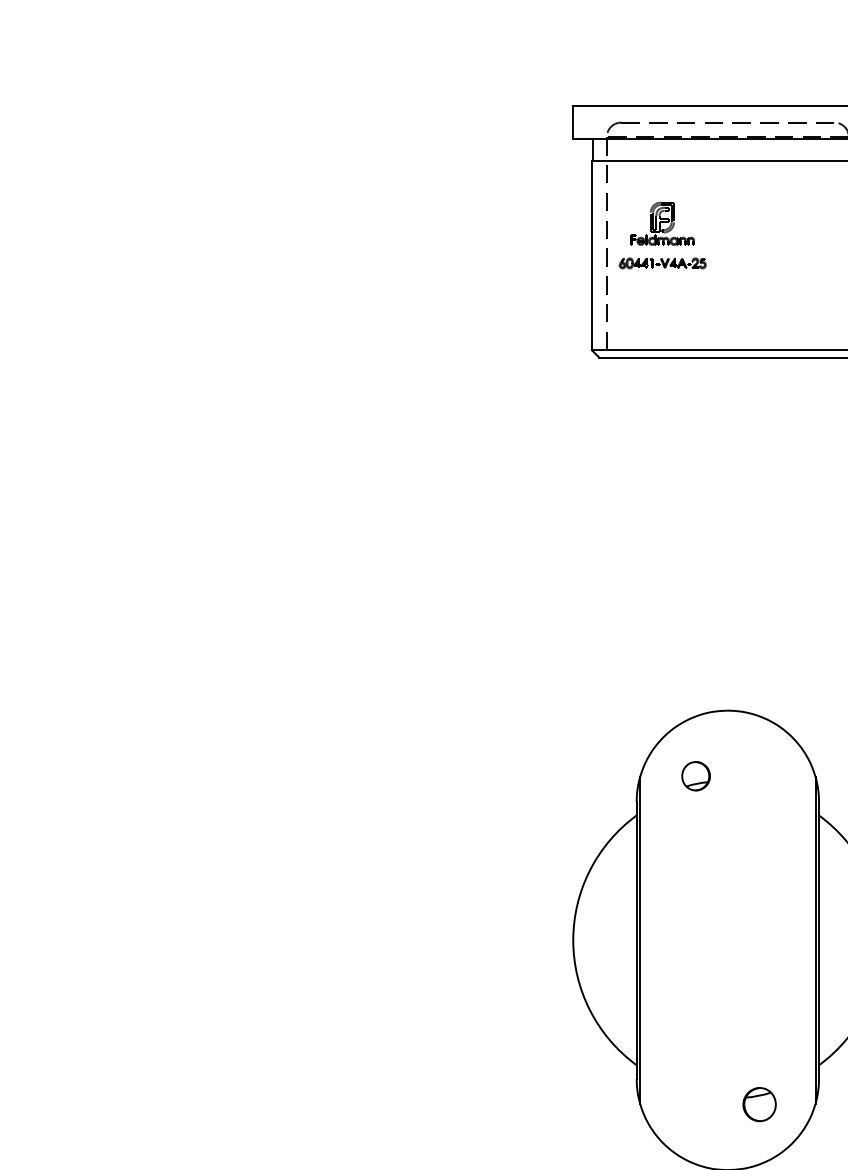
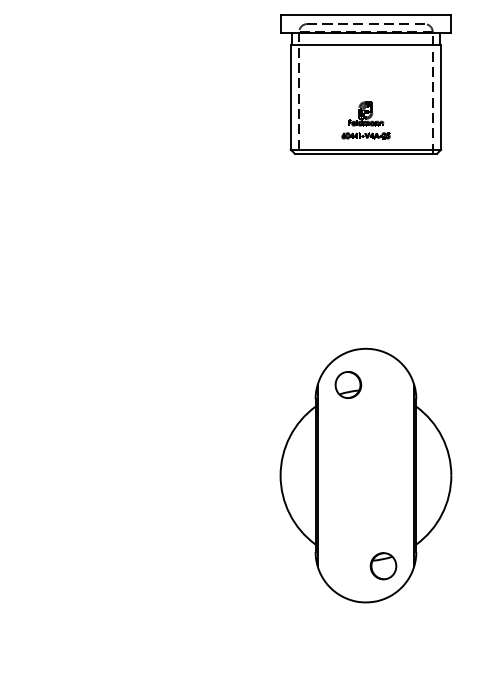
part: (661, 235) -> (365, 120), moved
part: (696, 775) -> (348, 384), size x1.67
part: (759, 1104) -> (383, 566), size x1.43

